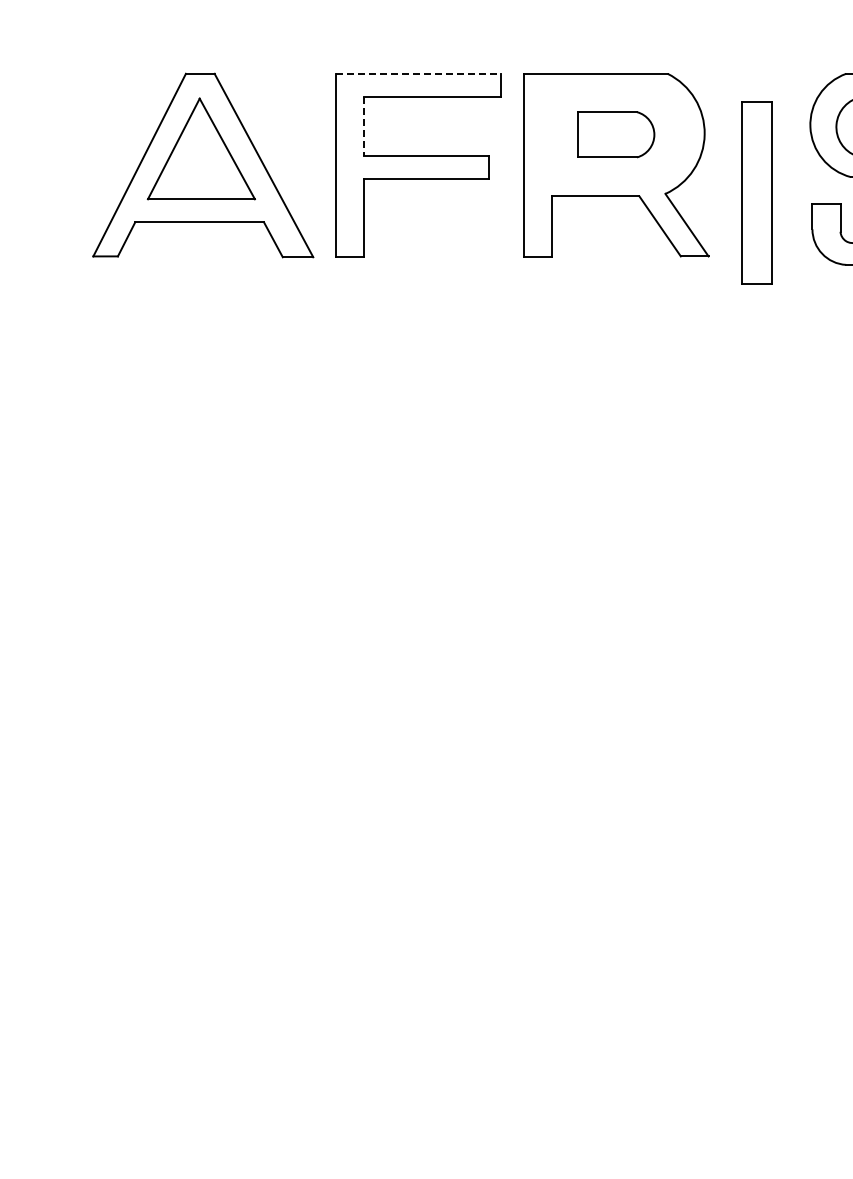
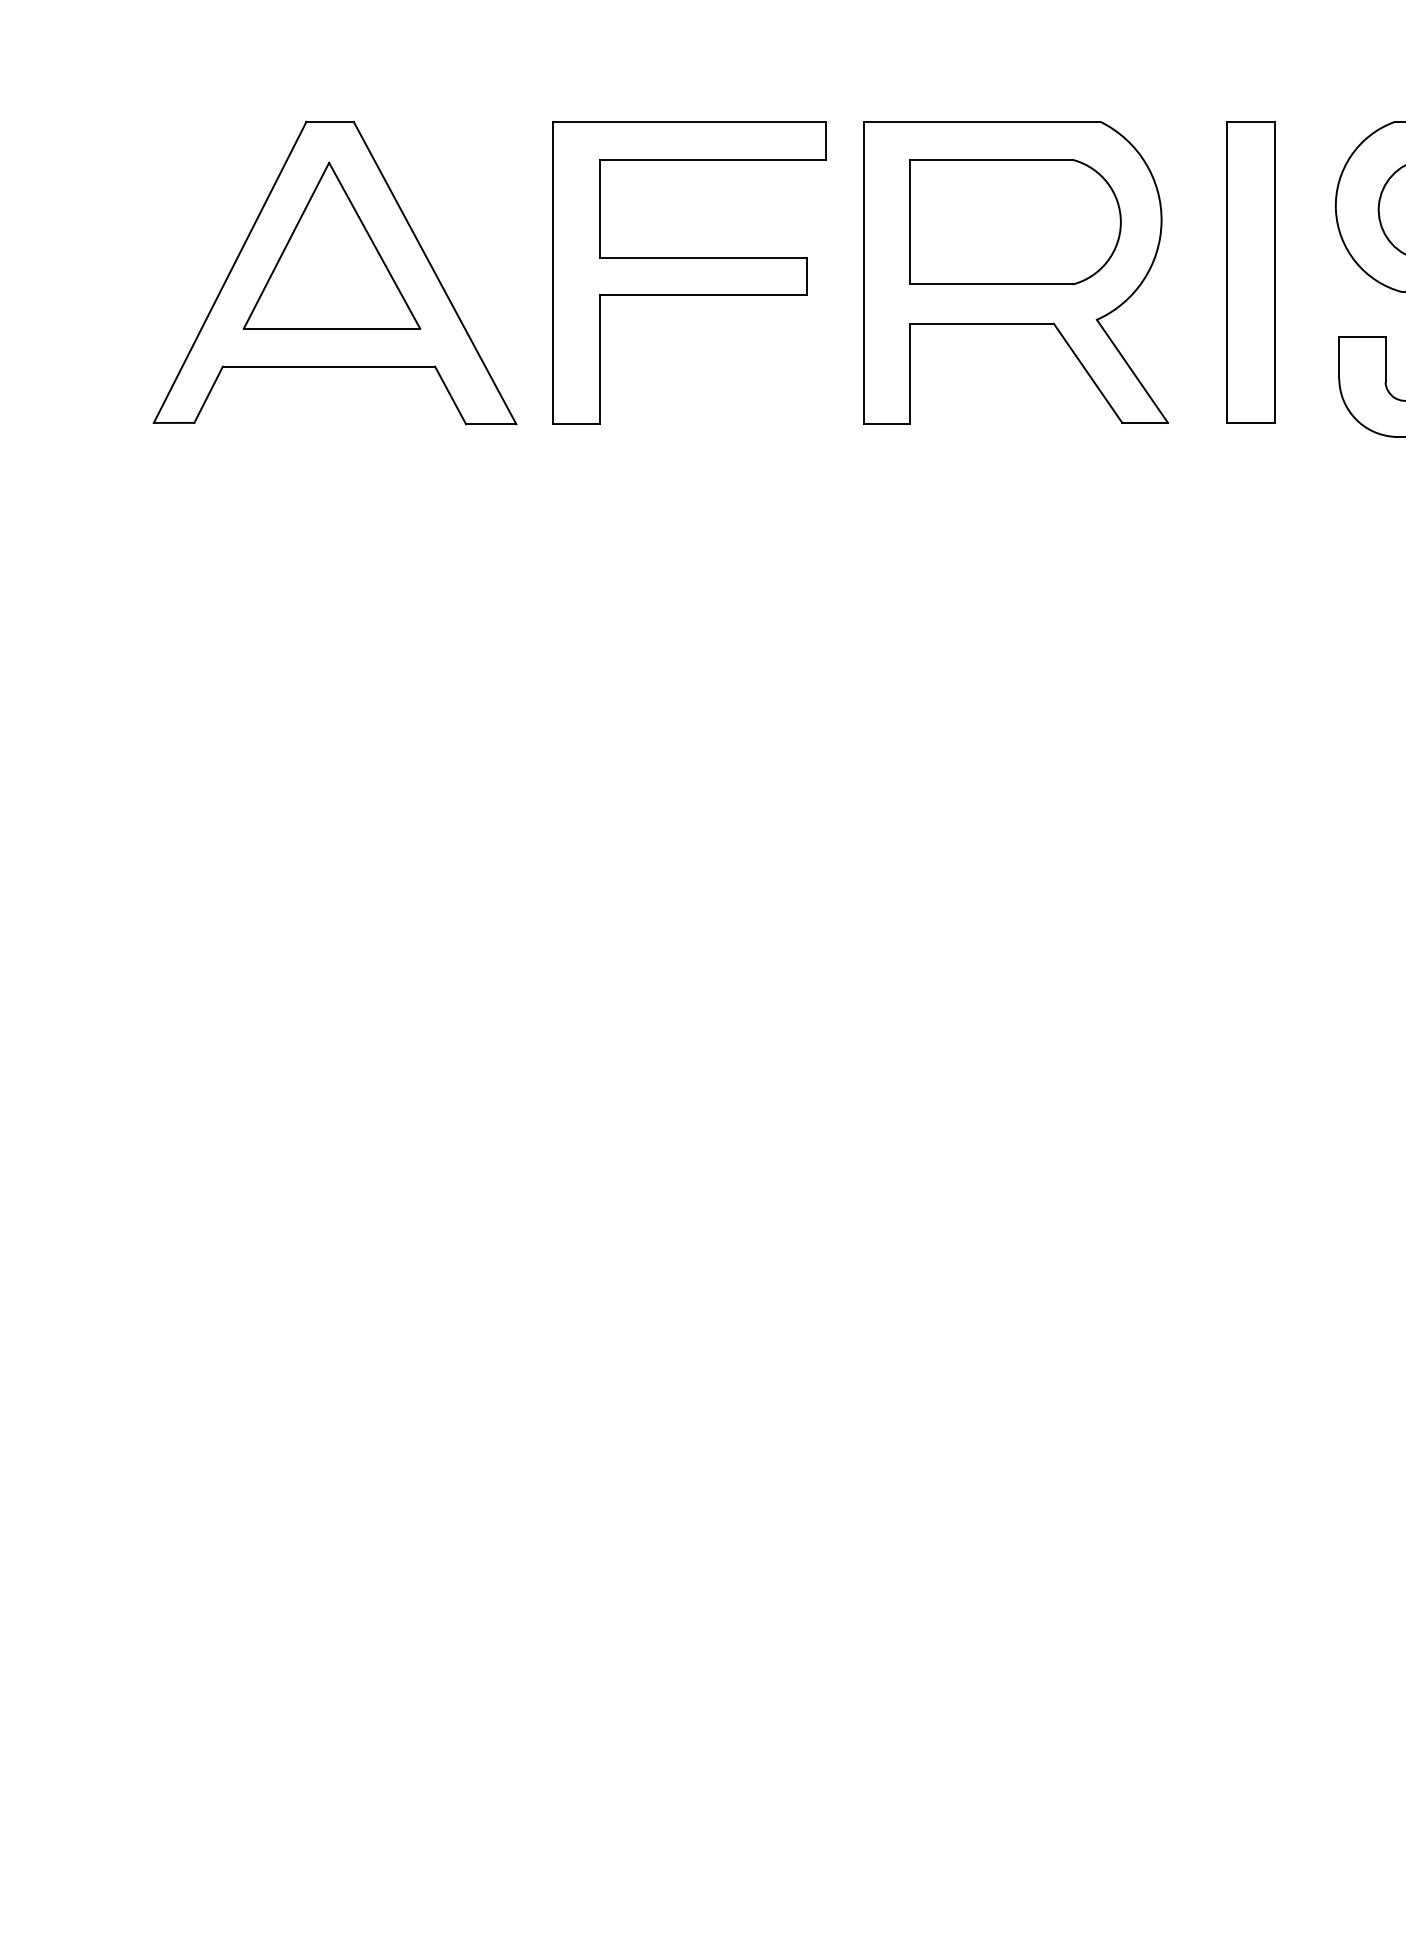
line: (418, 73) -> (689, 121), dashed -> solid
line: (364, 126) -> (600, 208), dashed -> solid
part: (615, 134) -> (1014, 221), size x1.67
part: (756, 192) -> (1250, 271), moved

